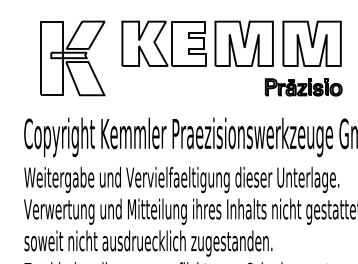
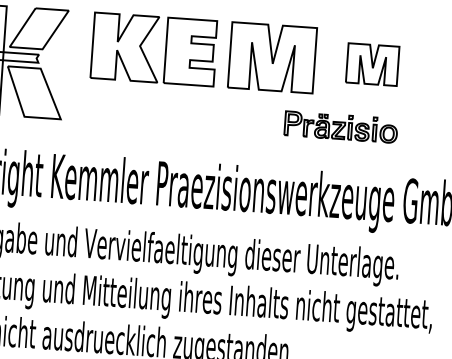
part: (311, 43) -> (371, 64), size x0.6
part: (303, 87) -> (340, 127), moved

